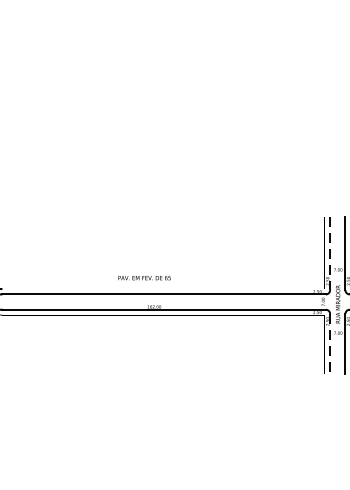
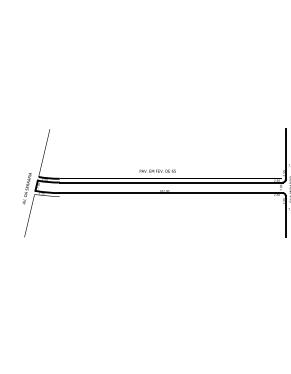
line: (329, 253) -> (285, 154), dashed -> solid
line: (329, 343) -> (285, 216), dashed -> solid

